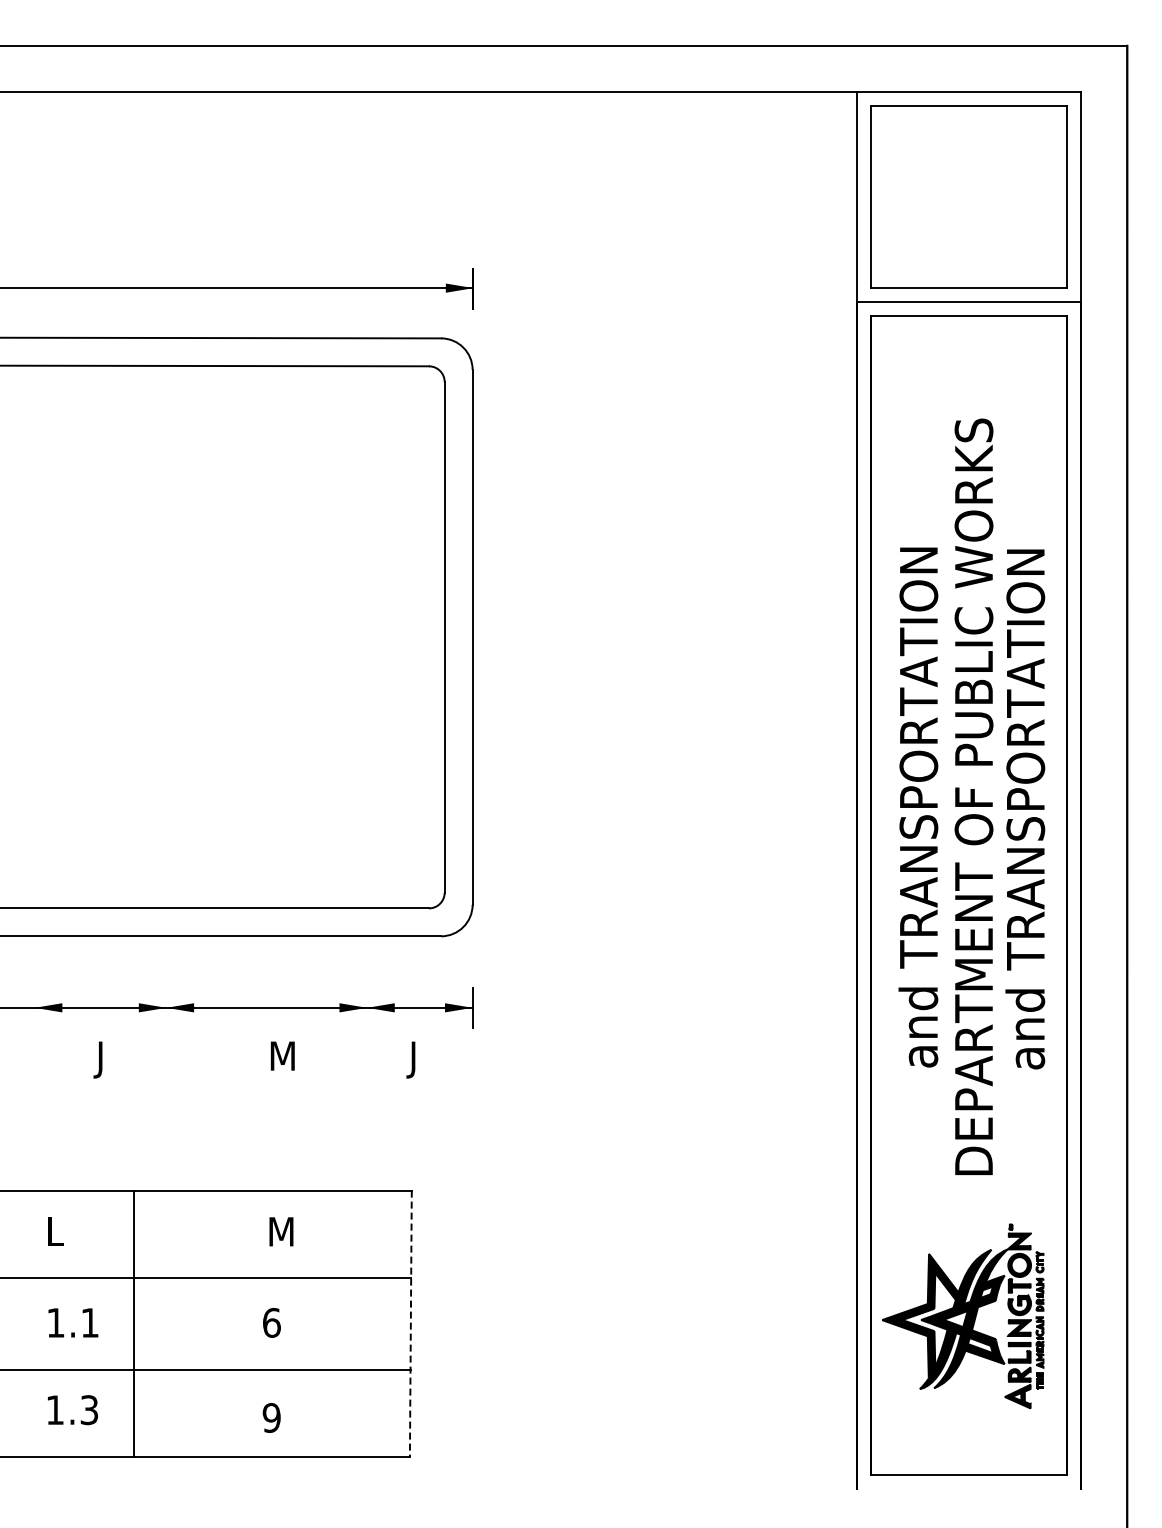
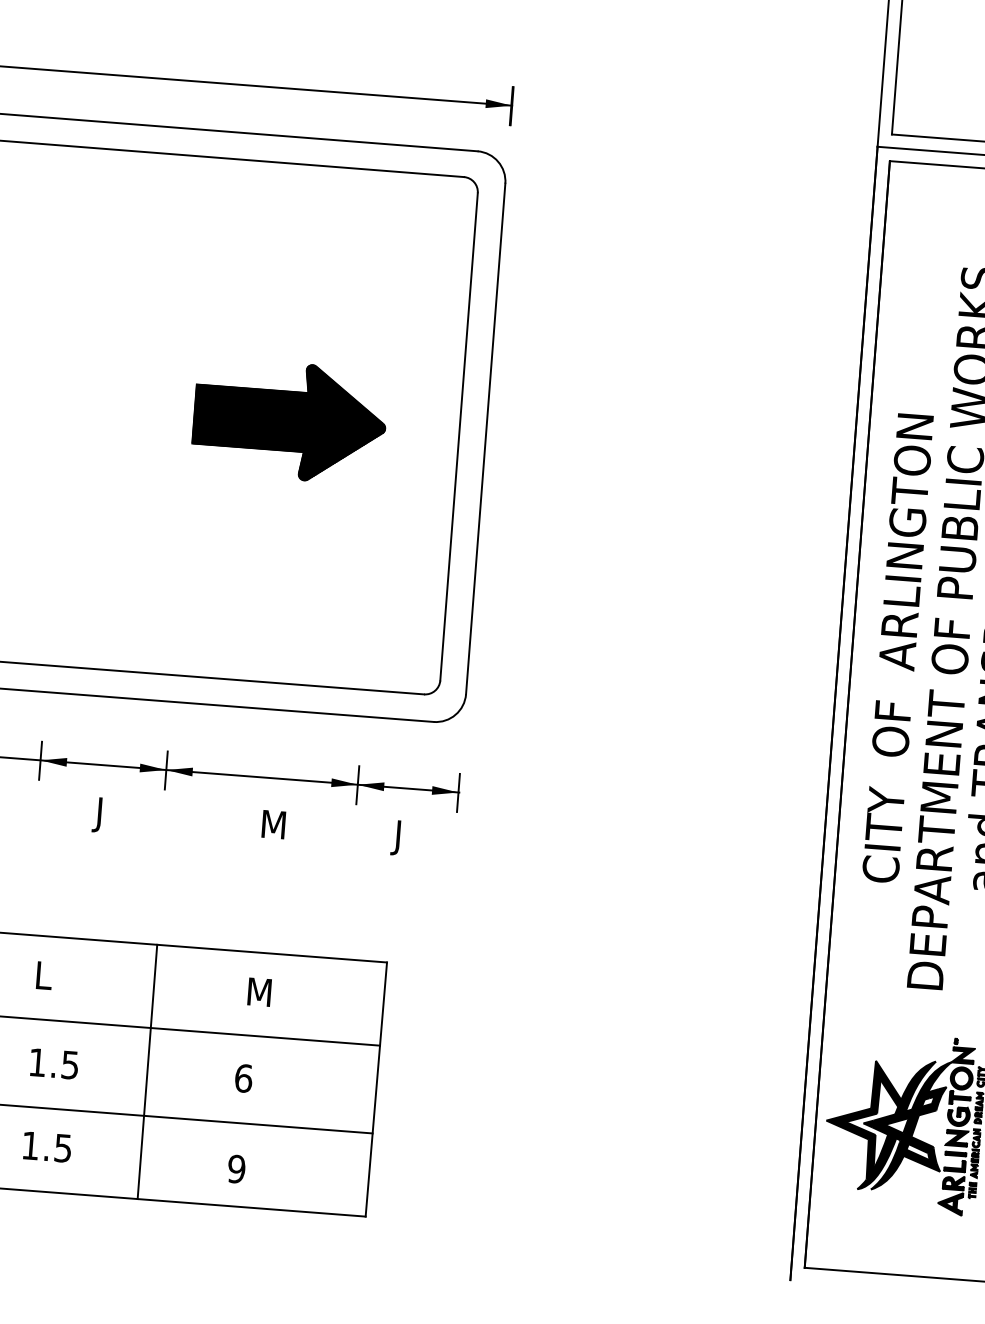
part: (266, 634) -> (289, 421), added
text: (918, 807) -> (898, 634), and TRANSPORTATION -> CITY  OF  ARLINGTON
line: (34, 1008) -> (40, 760), added
line: (166, 1008) -> (166, 770), added
line: (367, 1008) -> (358, 785), added
text: (89, 1322) -> (69, 1064), 1.1 -> 1.5
line: (134, 1323) -> (147, 1071), moved
line: (410, 1324) -> (375, 1090), dashed -> solid
text: (89, 1409) -> (63, 1147), 1.3 -> 1.5

